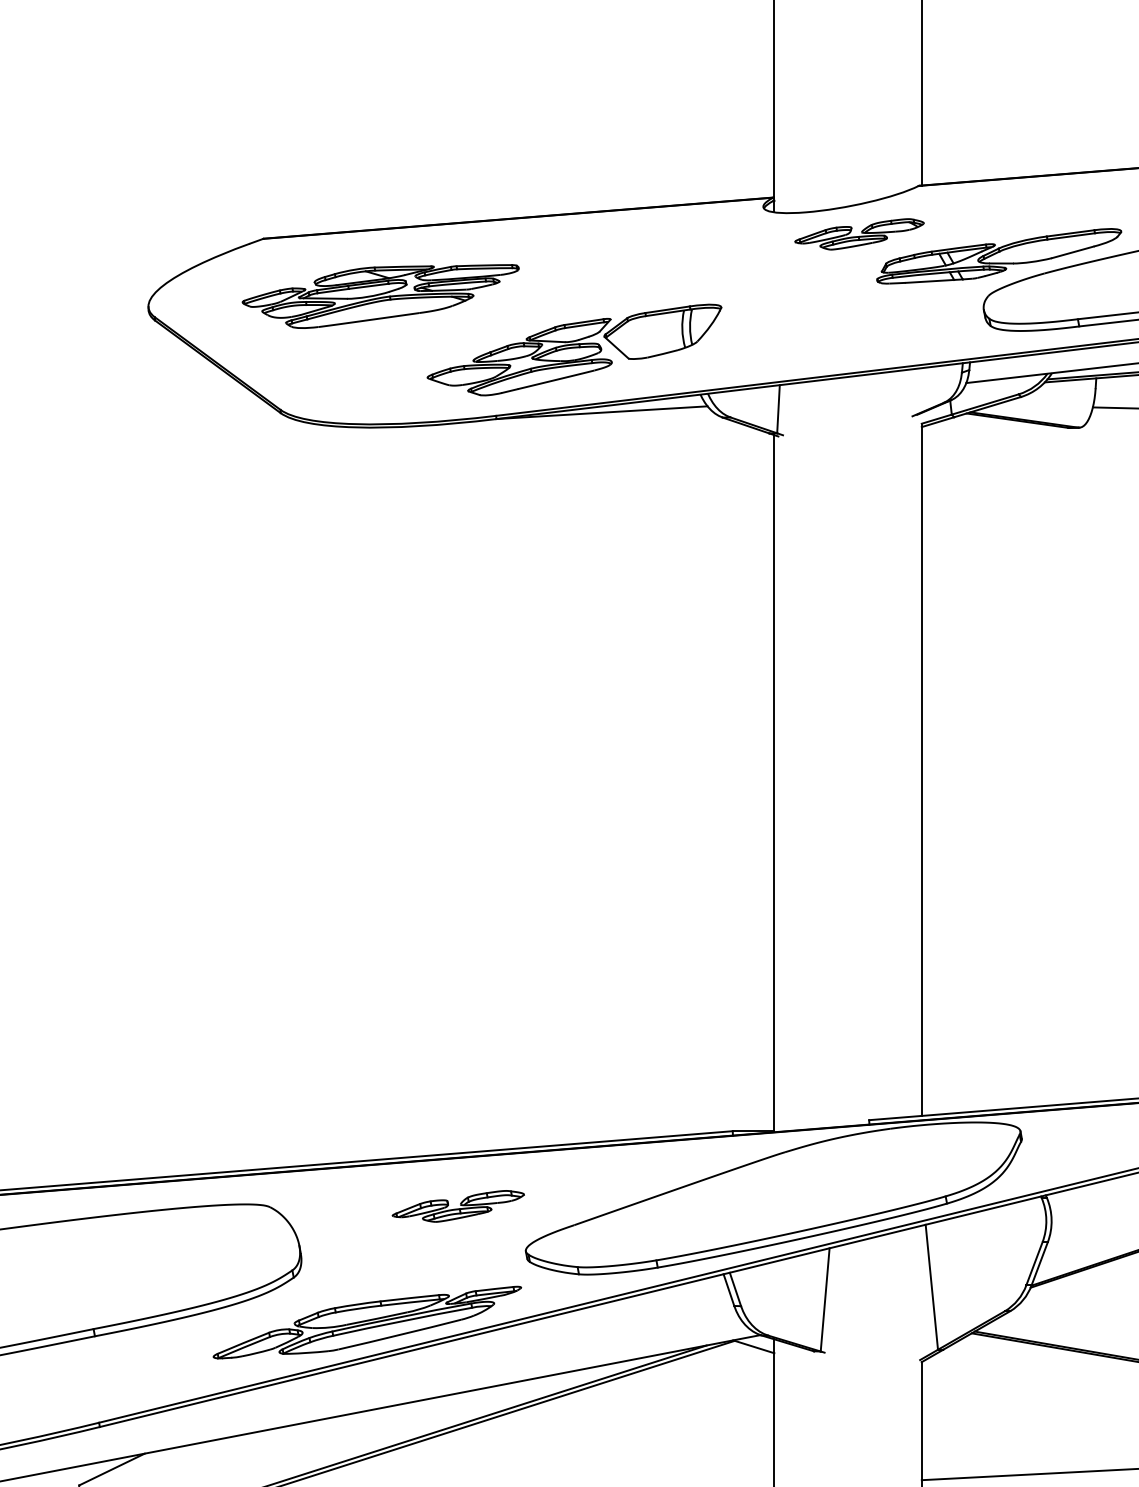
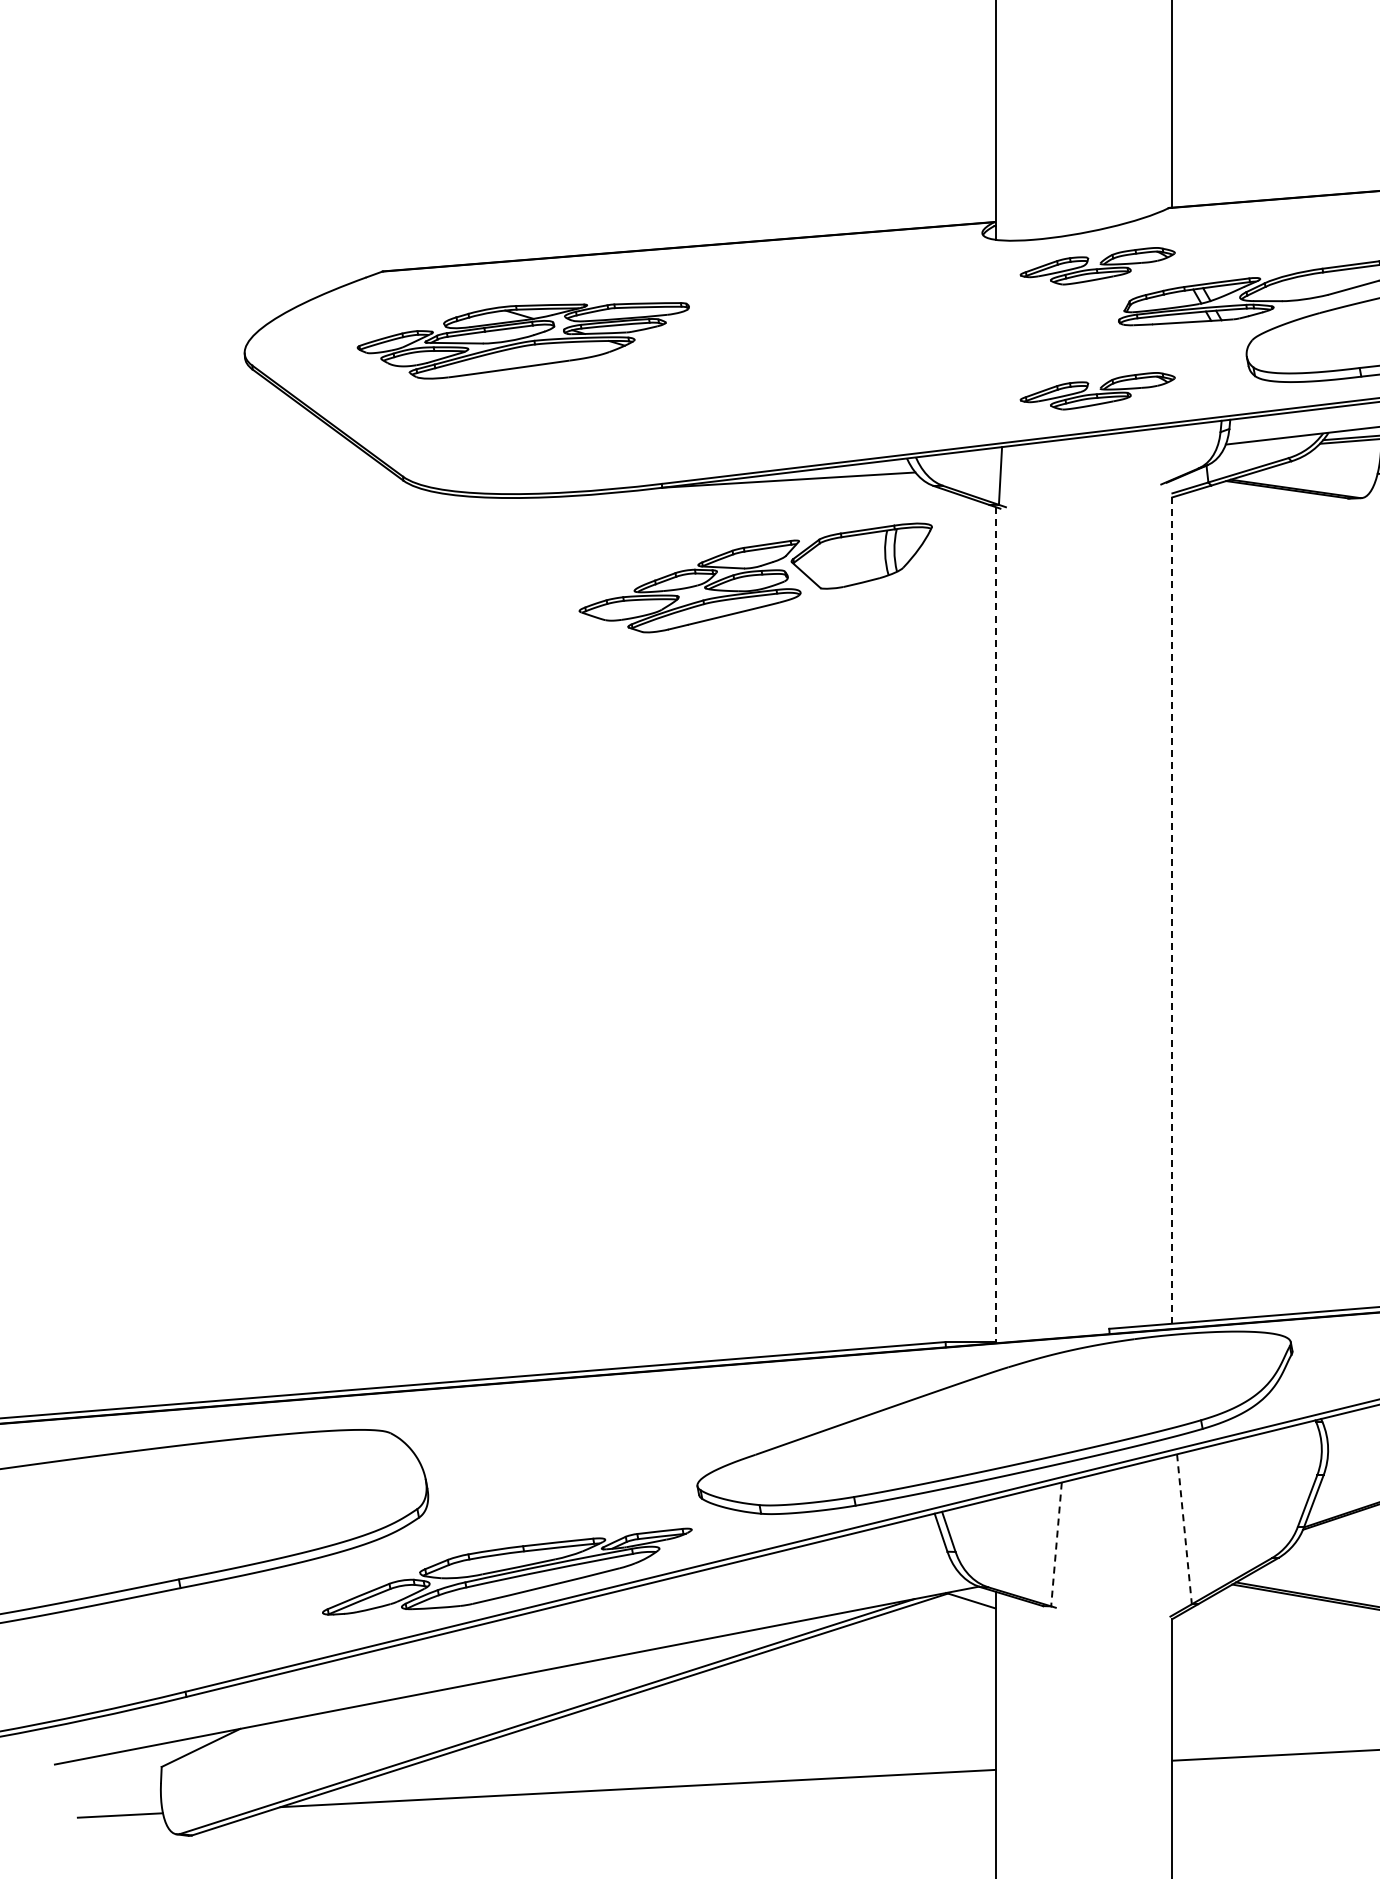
part: (859, 338) -> (1097, 391), added
part: (574, 349) -> (755, 577), moved
line: (921, 769) -> (1172, 908), solid -> dashed
line: (774, 783) -> (995, 925), solid -> dashed
part: (458, 1205) -> (616, 1431), removed
line: (931, 1287) -> (1184, 1529), solid -> dashed
line: (825, 1299) -> (1056, 1544), solid -> dashed

